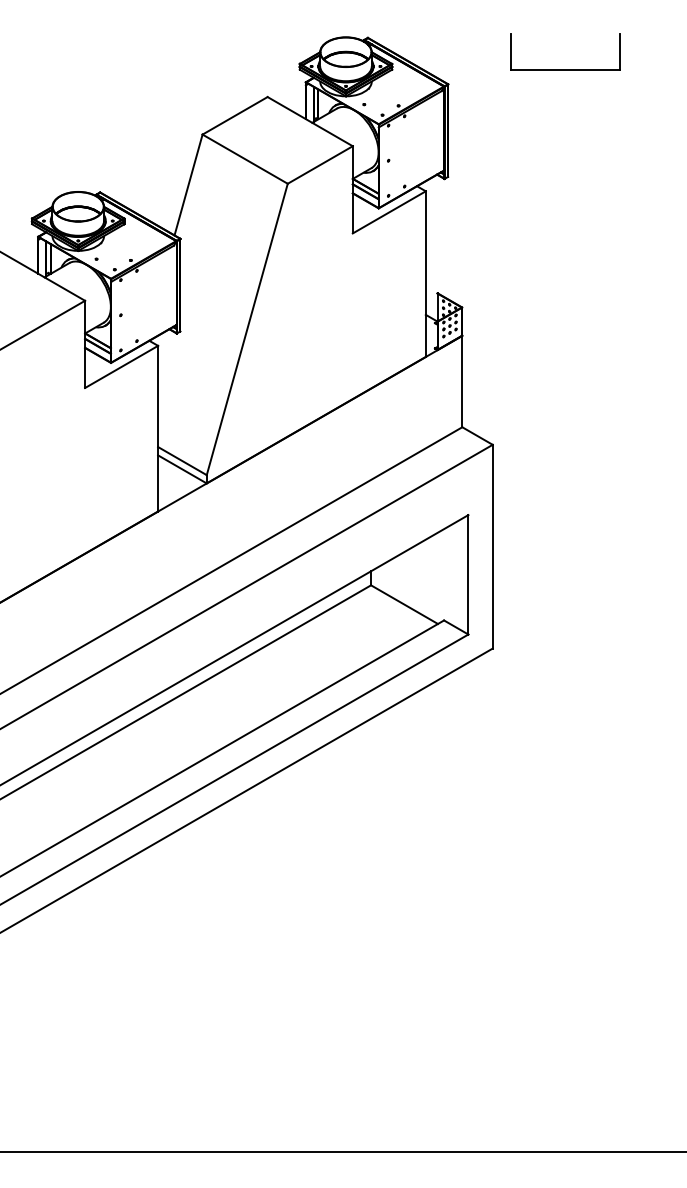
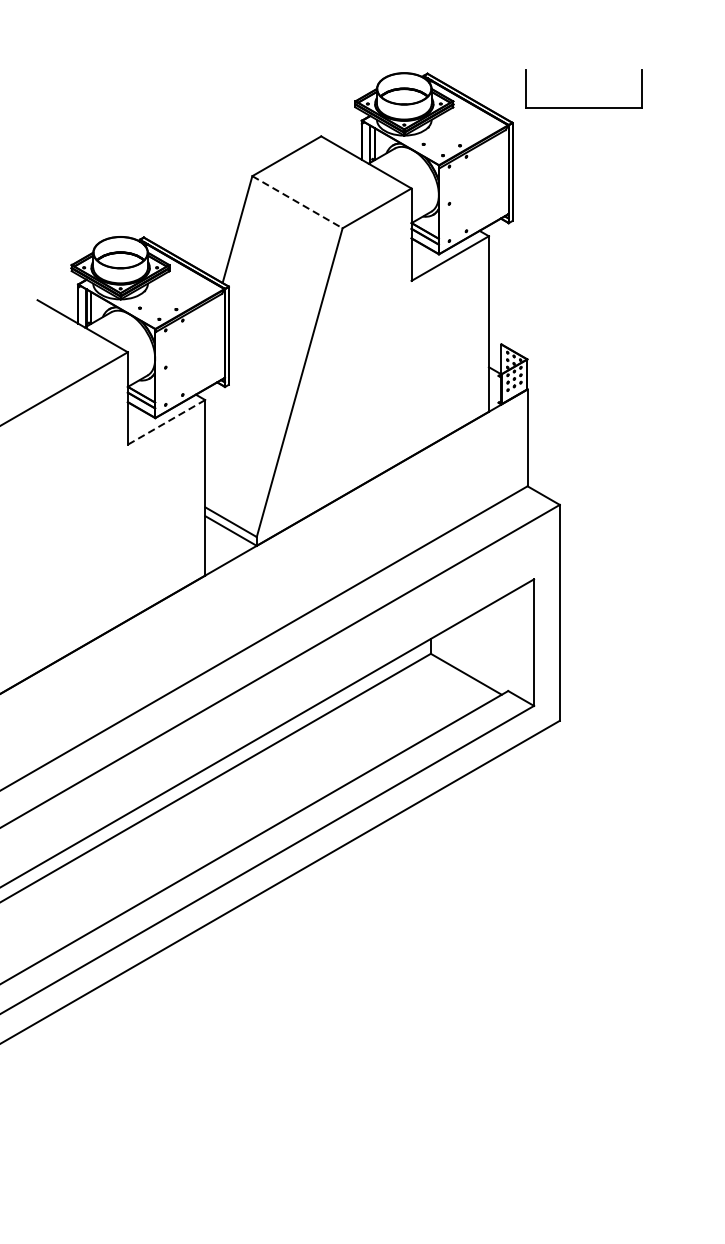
part: (565, 69) -> (583, 107), moved
line: (245, 159) -> (297, 202), solid -> dashed
line: (121, 367) -> (166, 422), solid -> dashed

